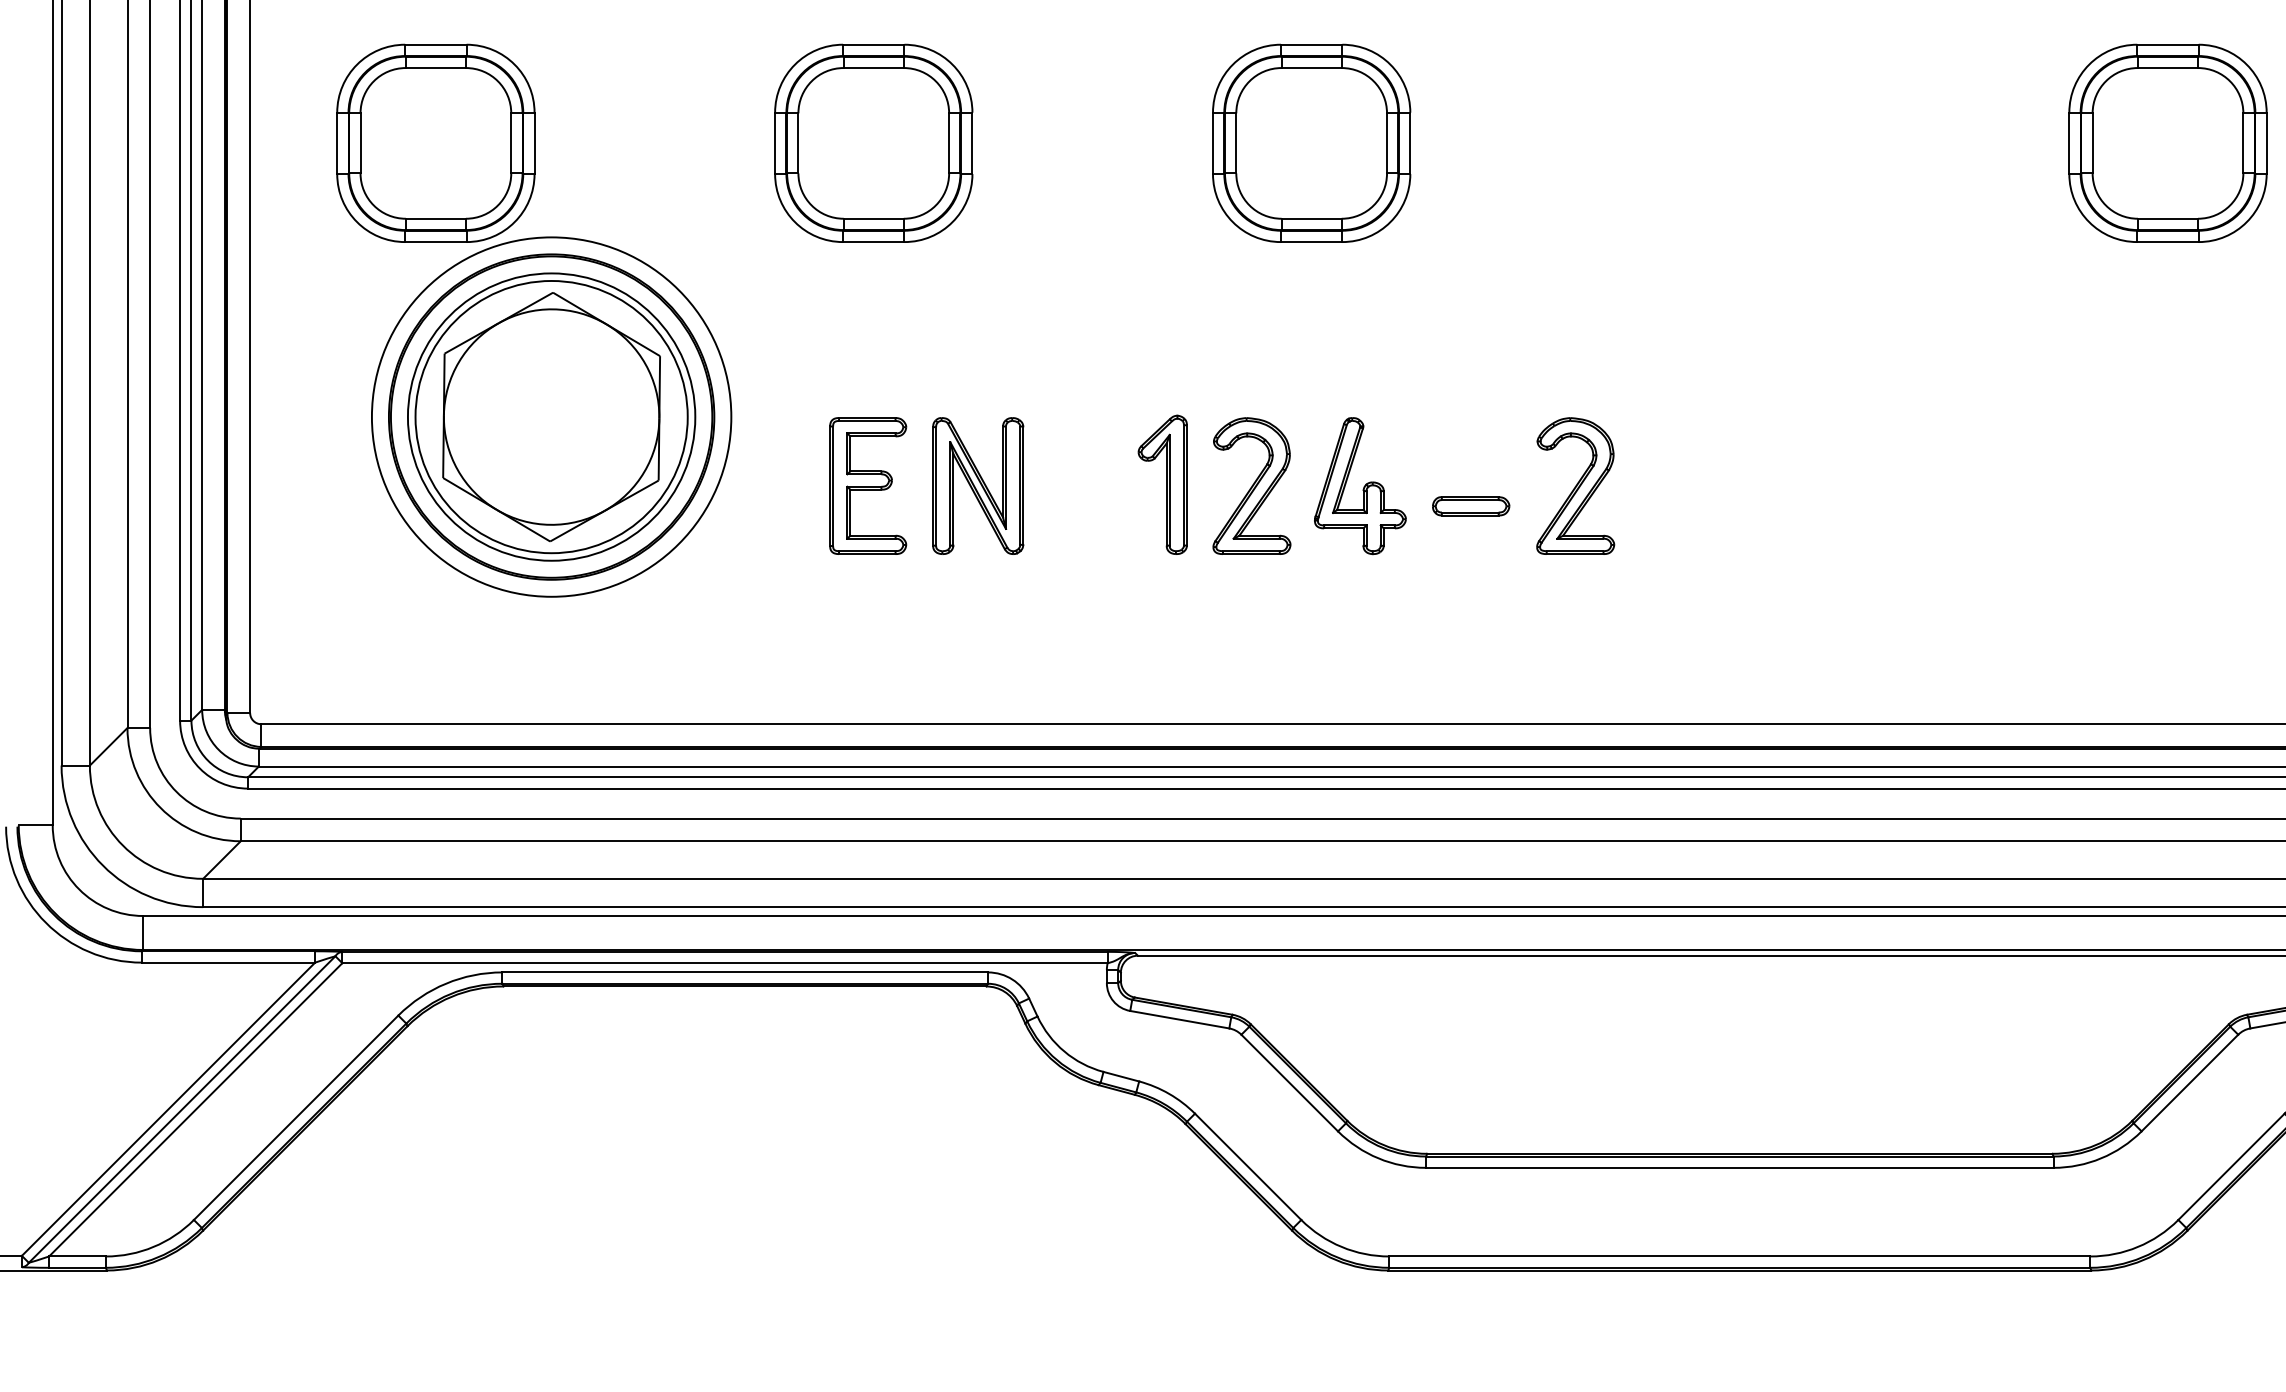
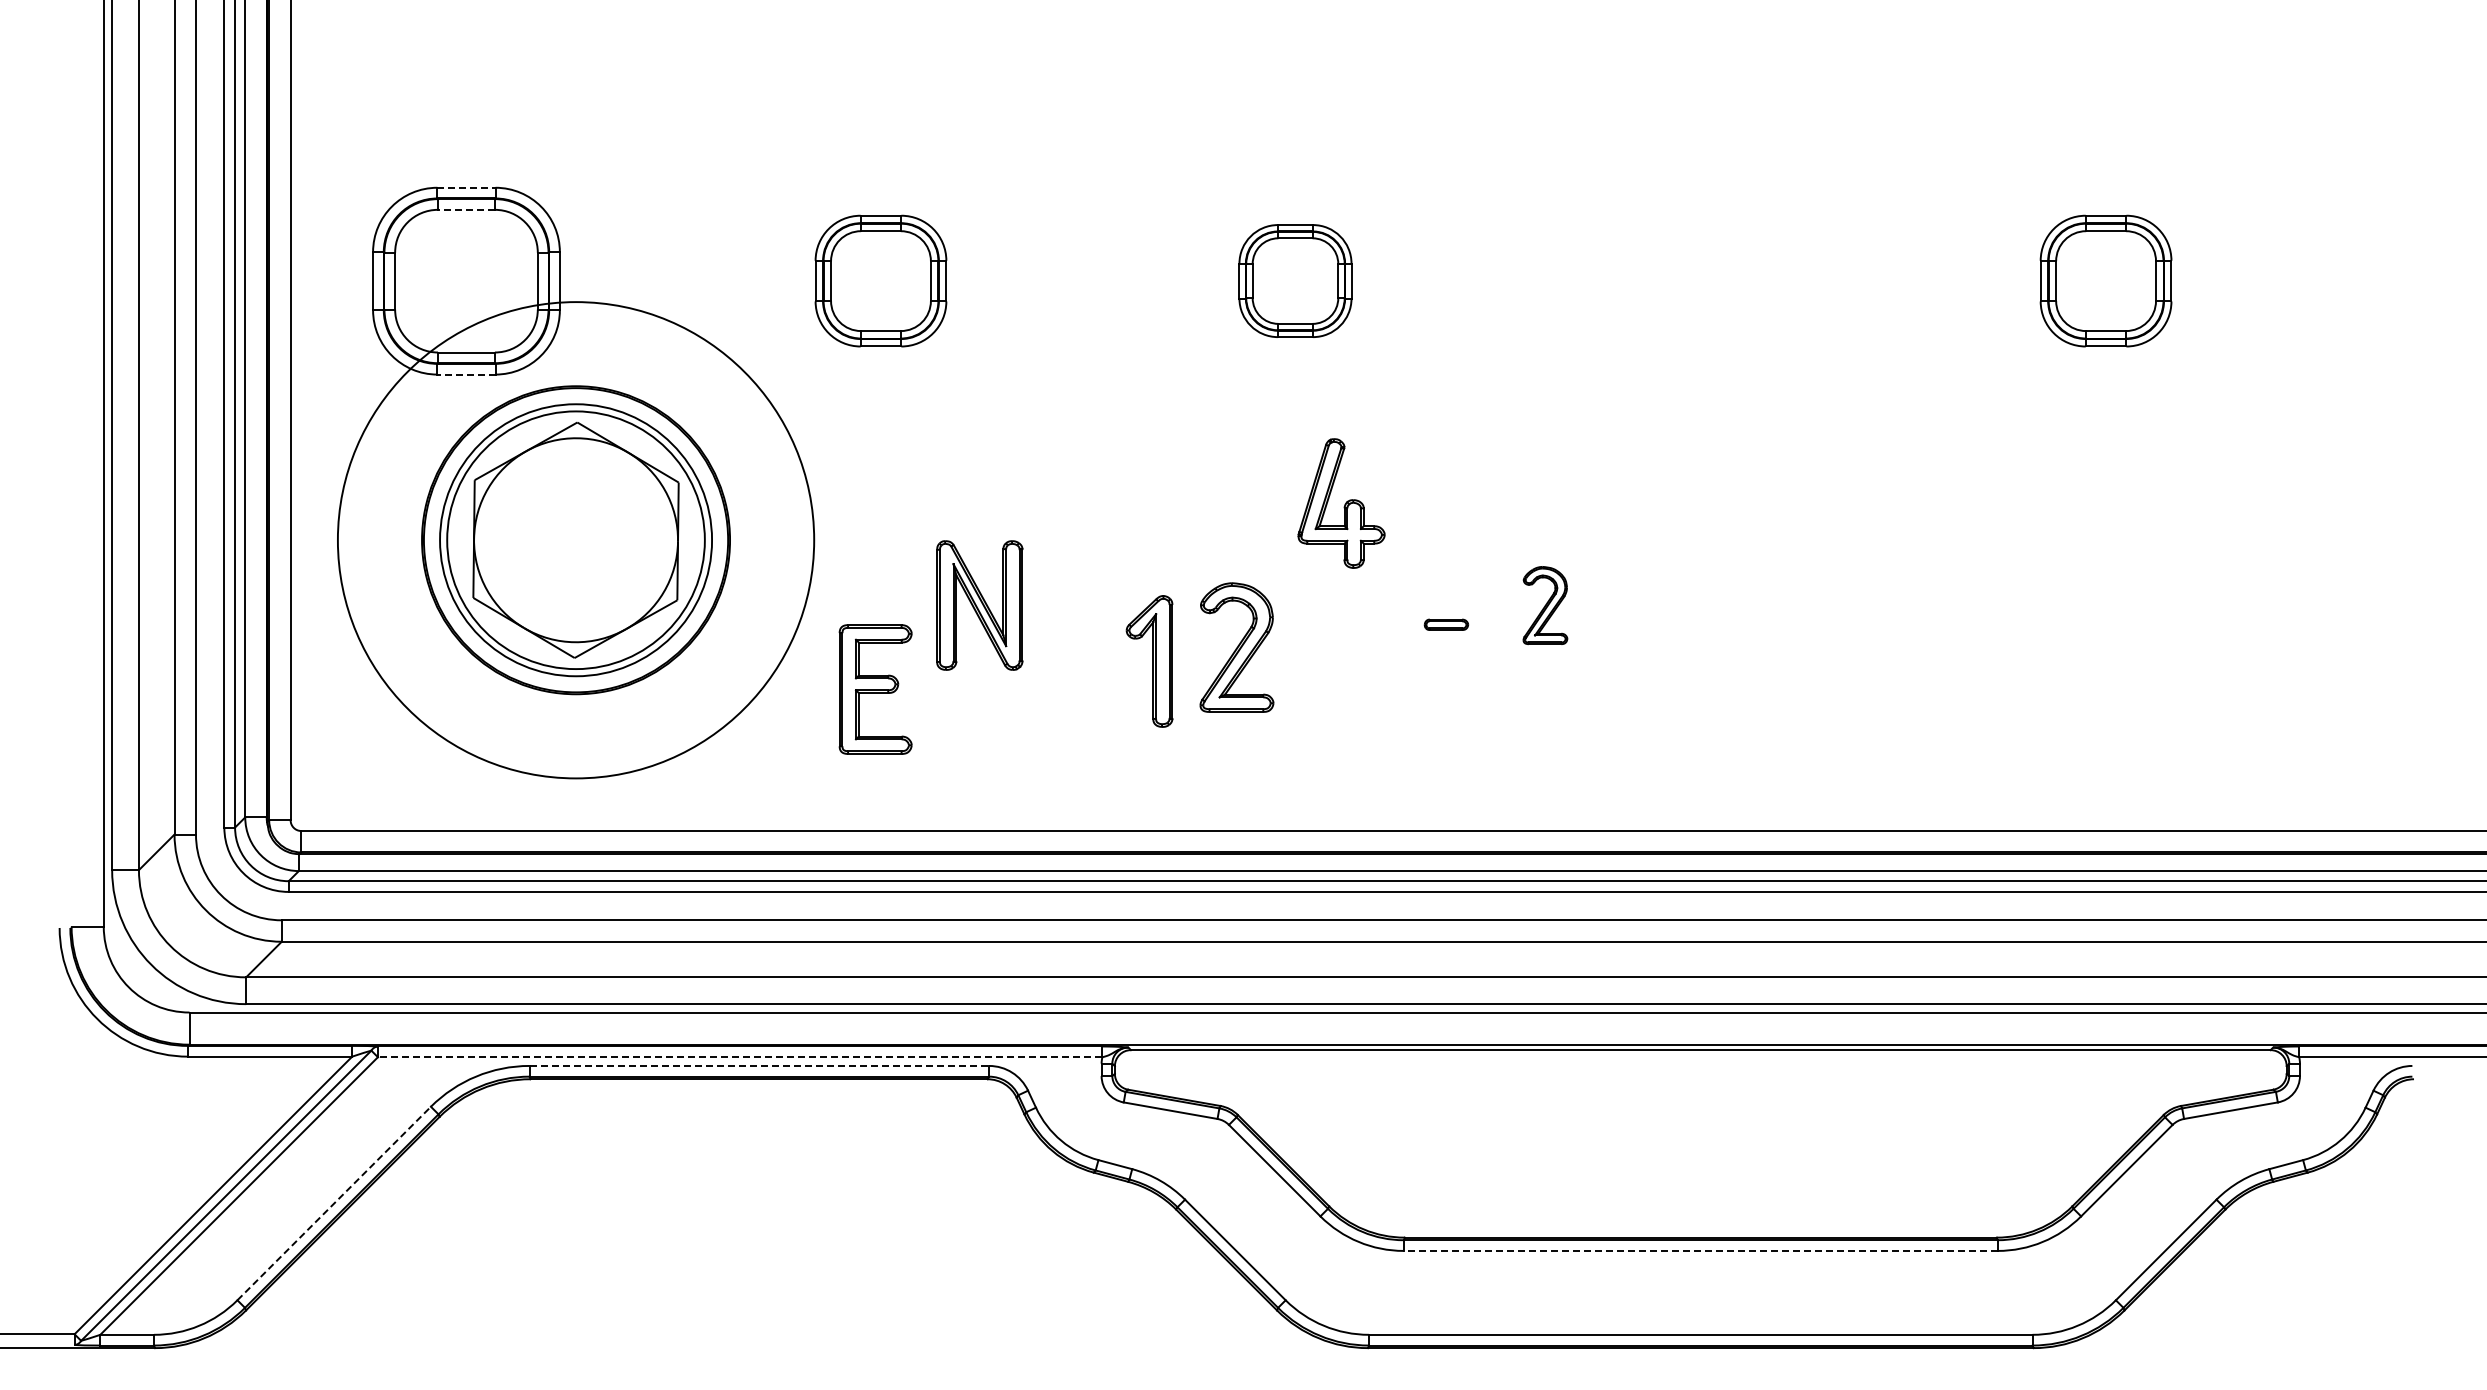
line: (435, 44) -> (466, 187), solid -> dashed
line: (434, 67) -> (465, 209), solid -> dashed
part: (873, 142) -> (880, 280), size x0.7
part: (1311, 142) -> (1295, 280), size x0.6
part: (2167, 142) -> (2105, 280), size x0.7
line: (434, 241) -> (465, 374), solid -> dashed
circle: (551, 417) -> (575, 540), size x1.4
part: (1162, 484) -> (1149, 661), moved
part: (867, 486) -> (875, 689), moved
part: (1251, 486) -> (1236, 647), moved
part: (1360, 486) -> (1341, 503), moved
part: (1575, 486) -> (1545, 605), size x0.6
part: (1471, 506) -> (1446, 624), size x0.6
line: (724, 963) -> (739, 1057), solid -> dashed
line: (745, 971) -> (759, 1065), solid -> dashed
line: (296, 1117) -> (334, 1203), solid -> dashed
line: (1739, 1167) -> (1700, 1250), solid -> dashed

